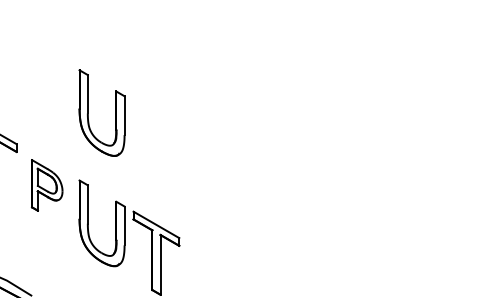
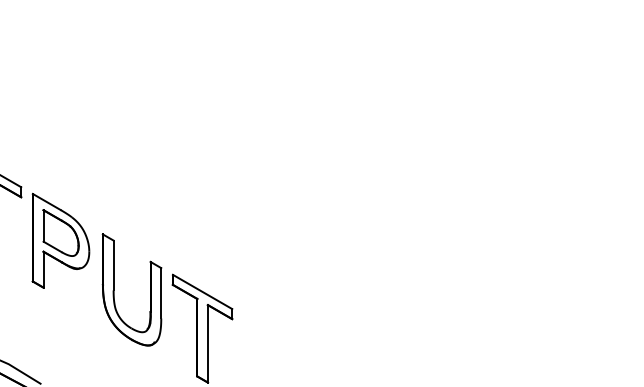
part: (88, 112) -> (114, 146), removed
part: (46, 185) -> (60, 240), size x1.43

